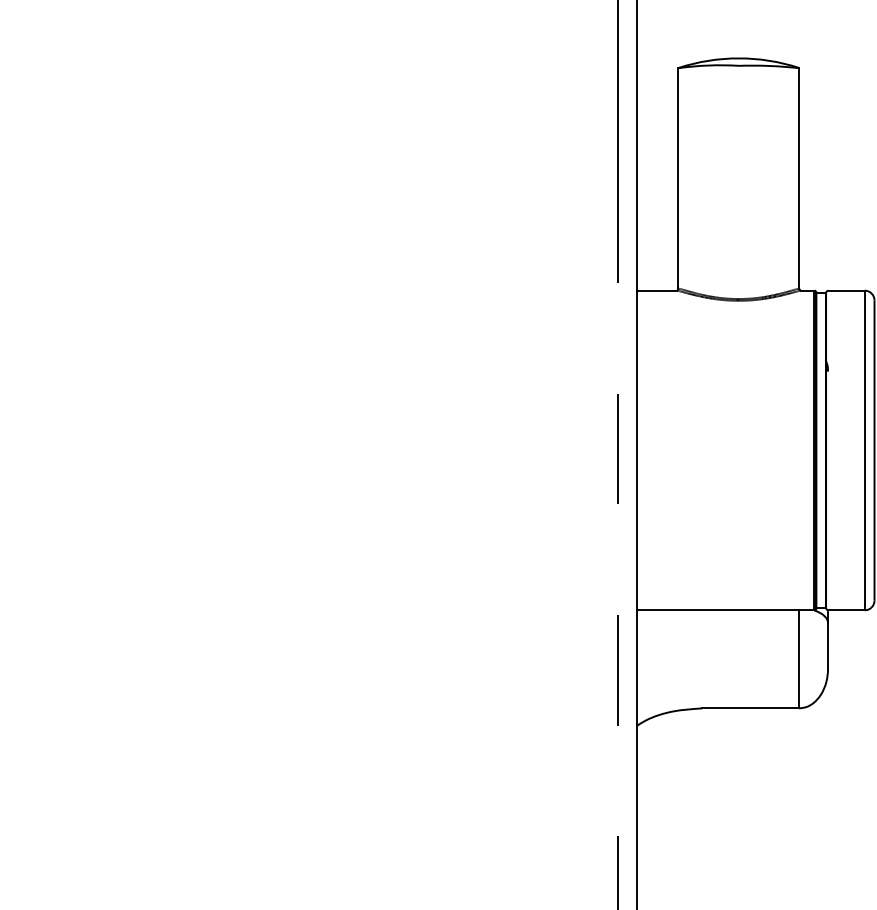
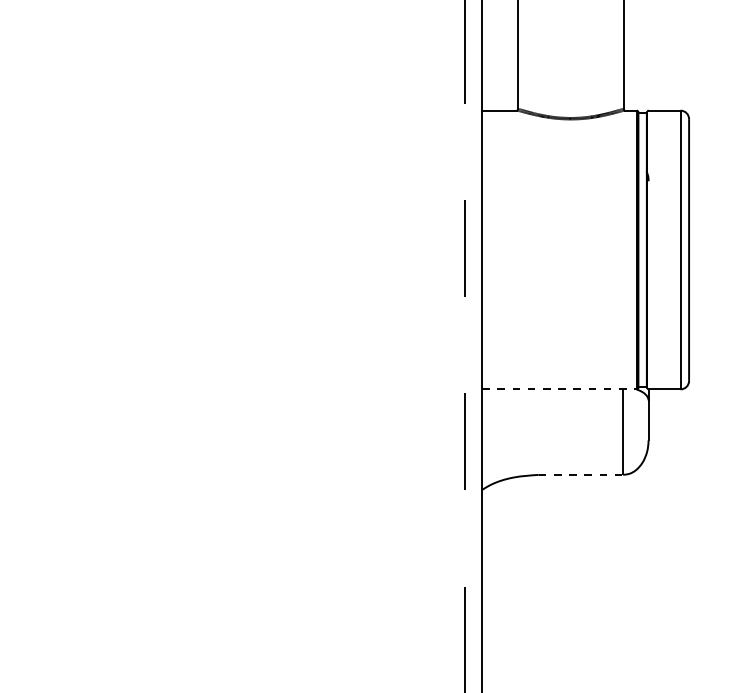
line: (725, 610) -> (559, 389), solid -> dashed
line: (751, 708) -> (581, 474), solid -> dashed

